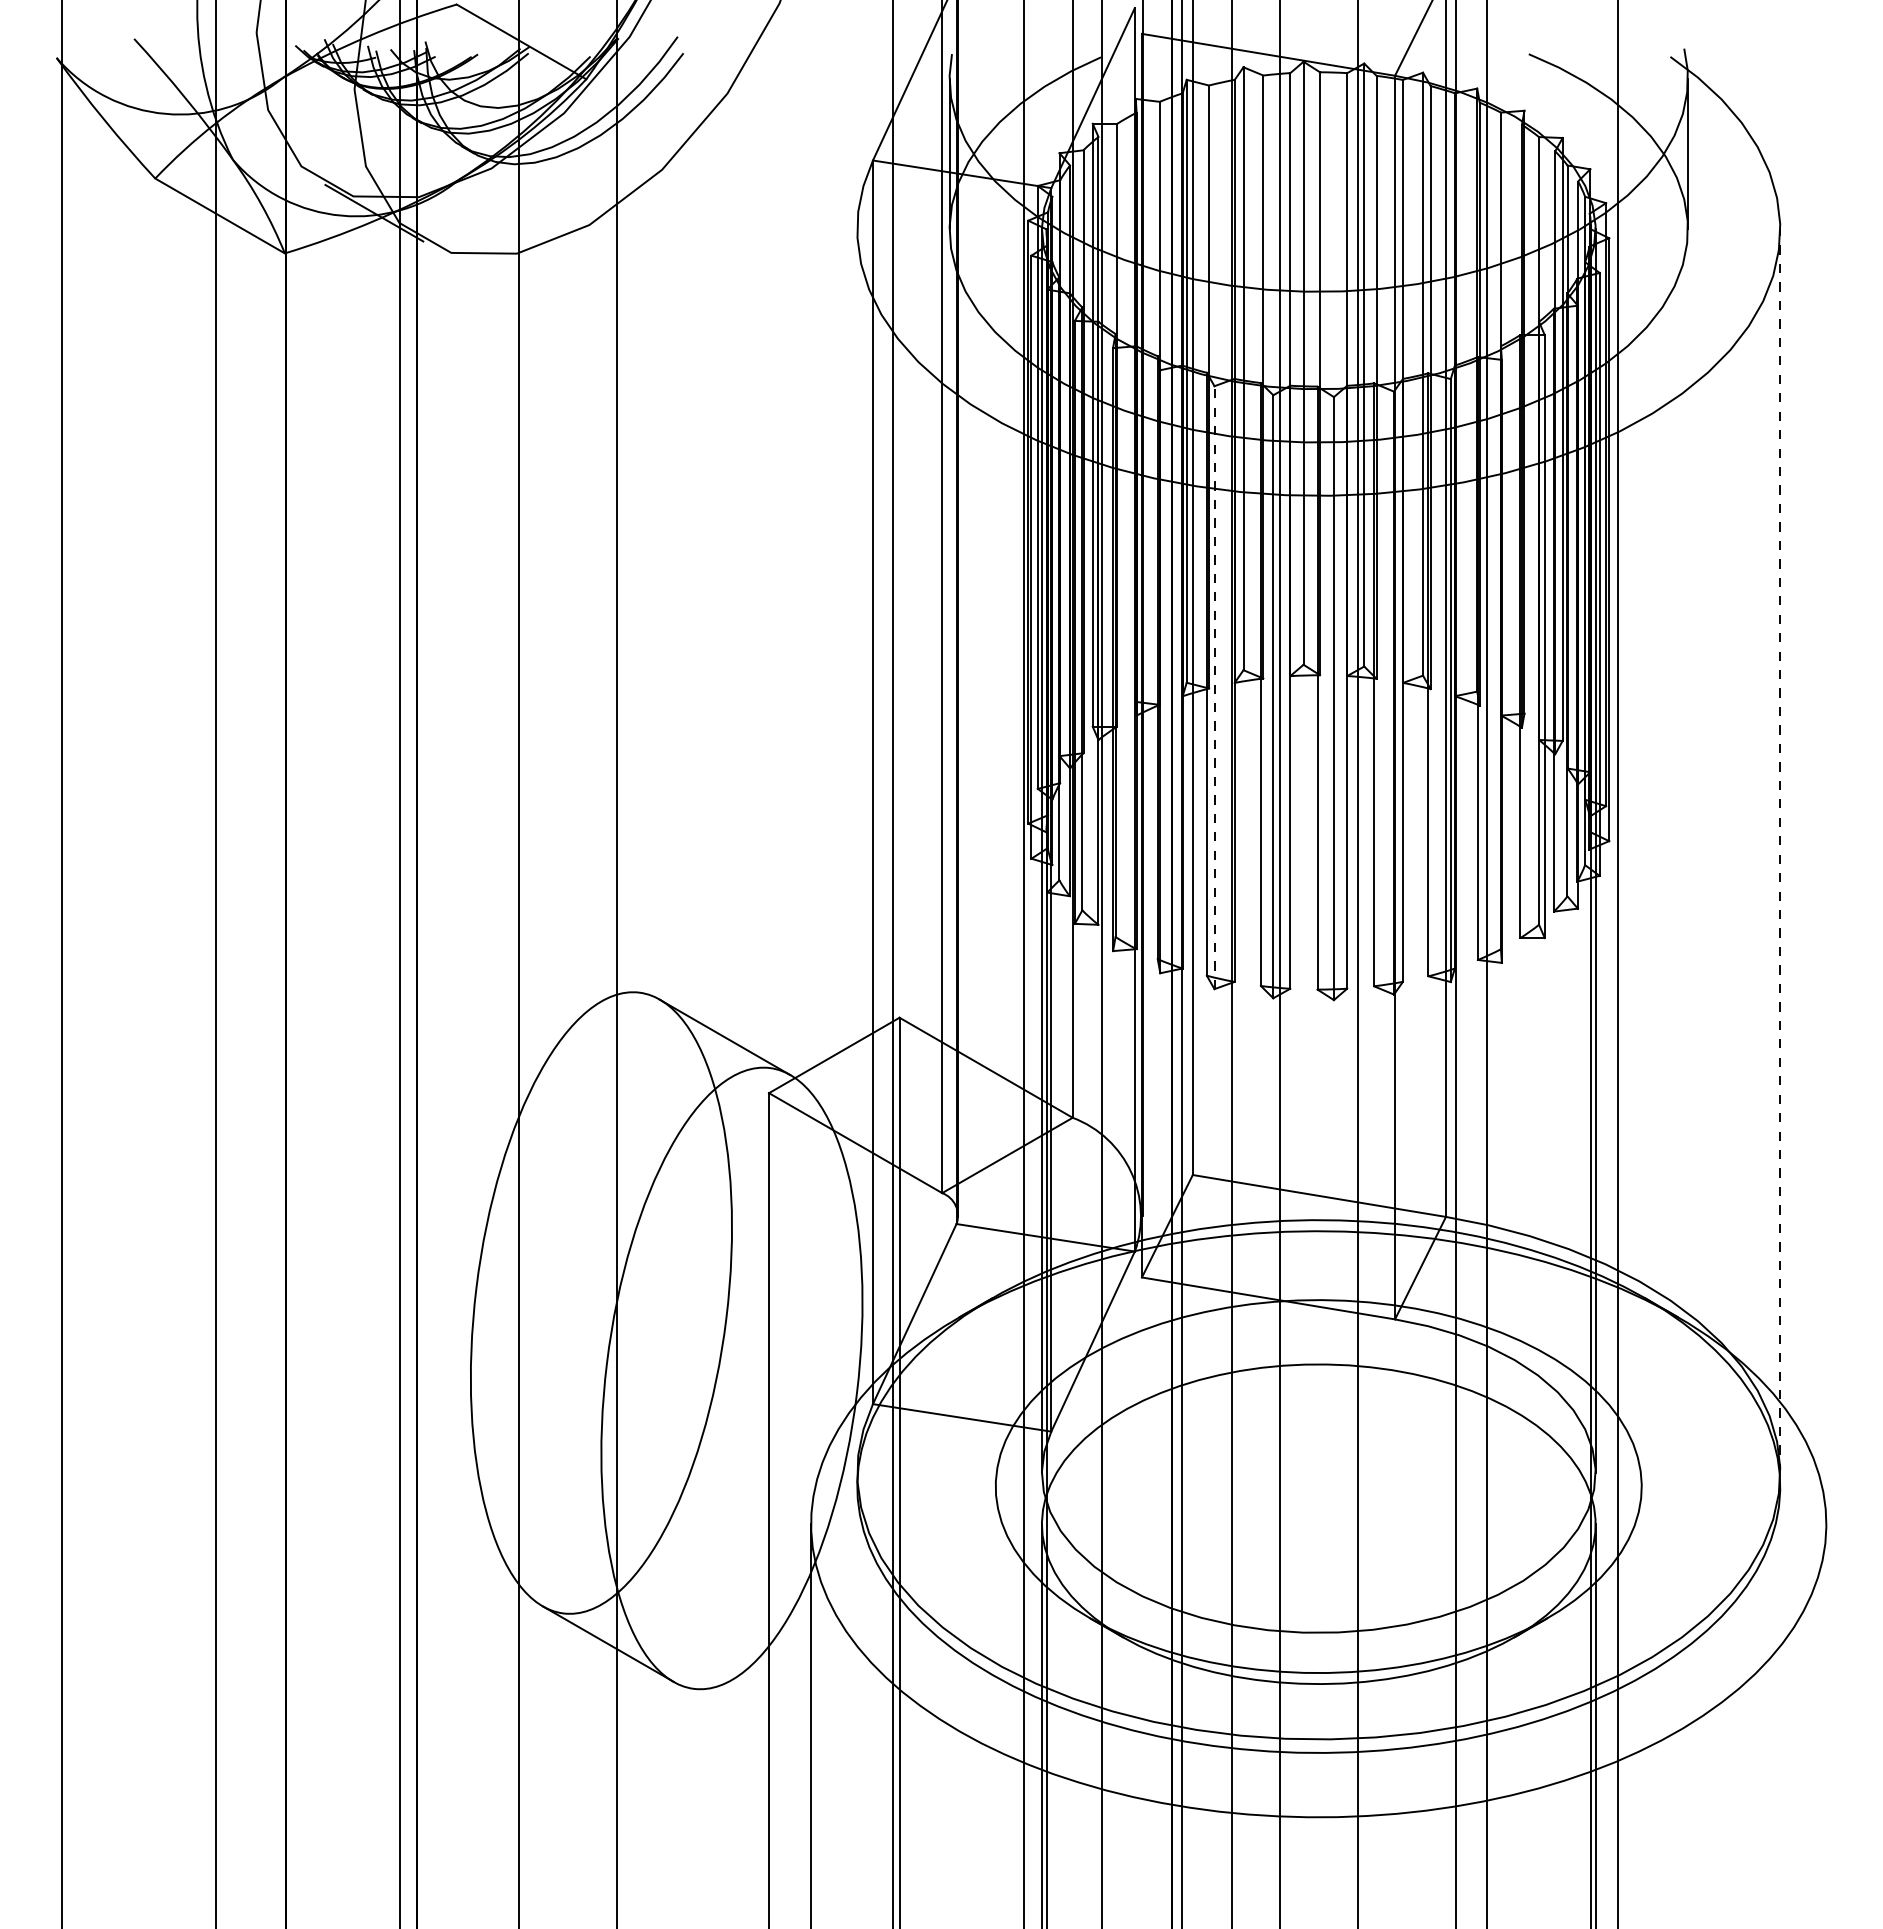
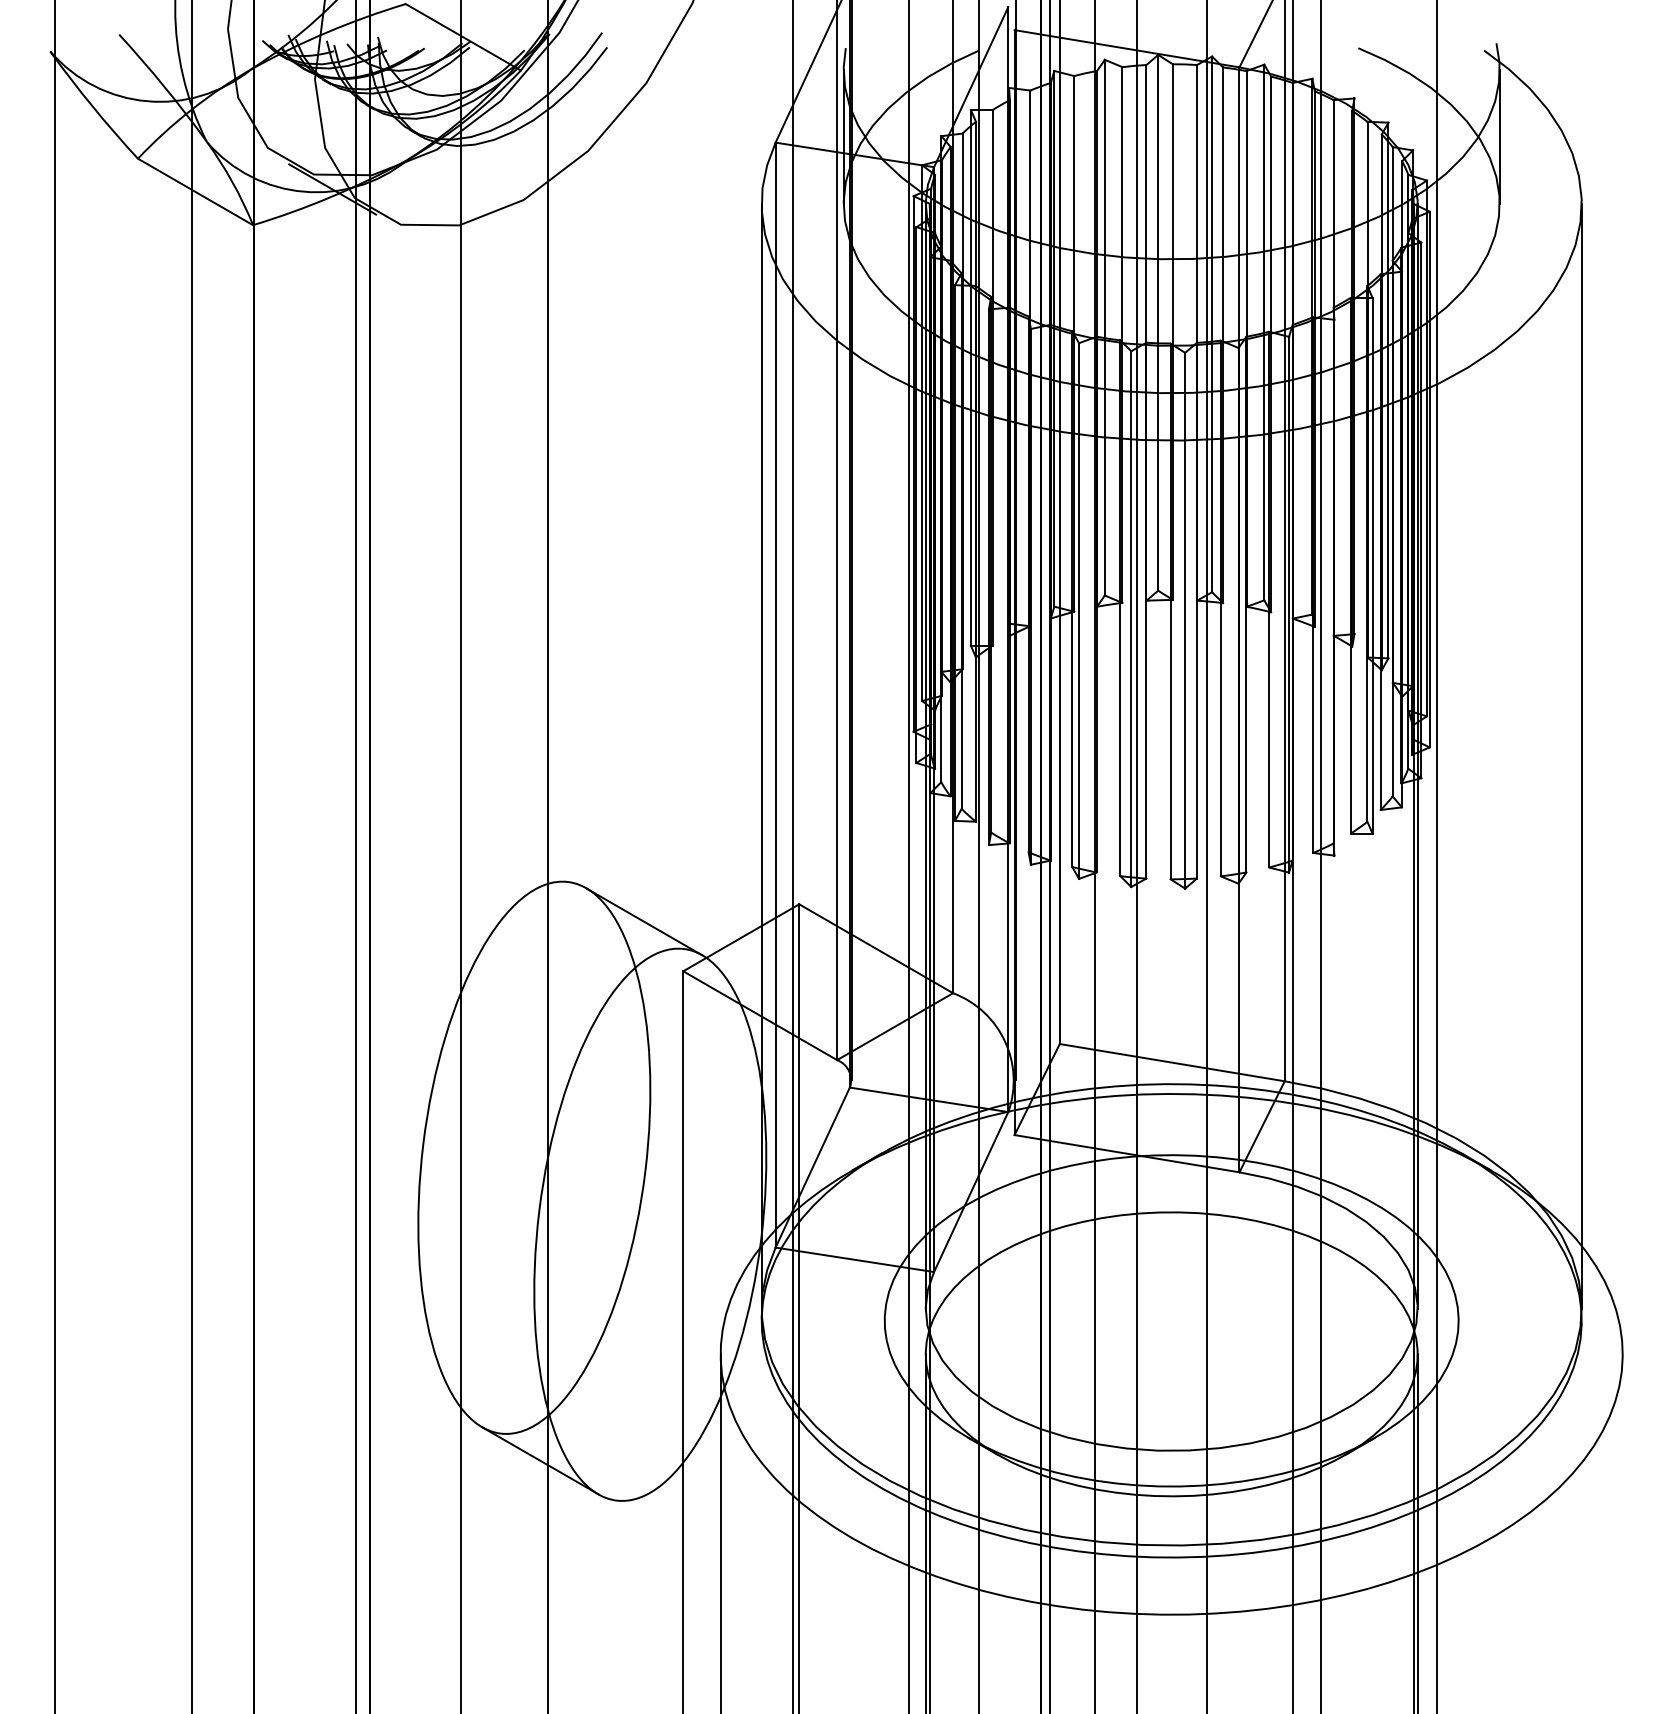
line: (1214, 687) -> (1079, 610), dashed -> solid
line: (857, 851) -> (761, 756), added
line: (1780, 851) -> (1581, 756), dashed -> solid

